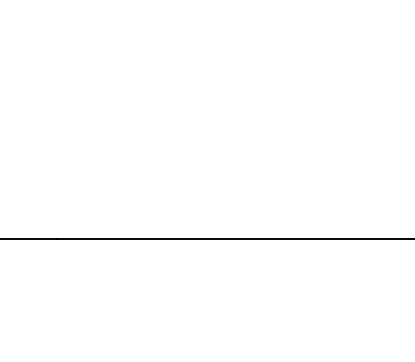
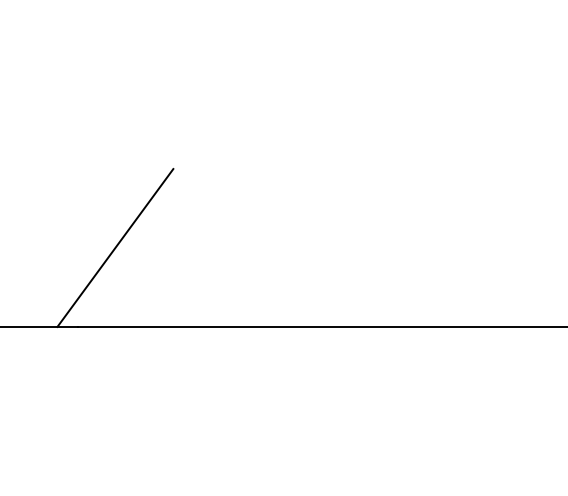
line: (84, 180) -> (115, 247), added

